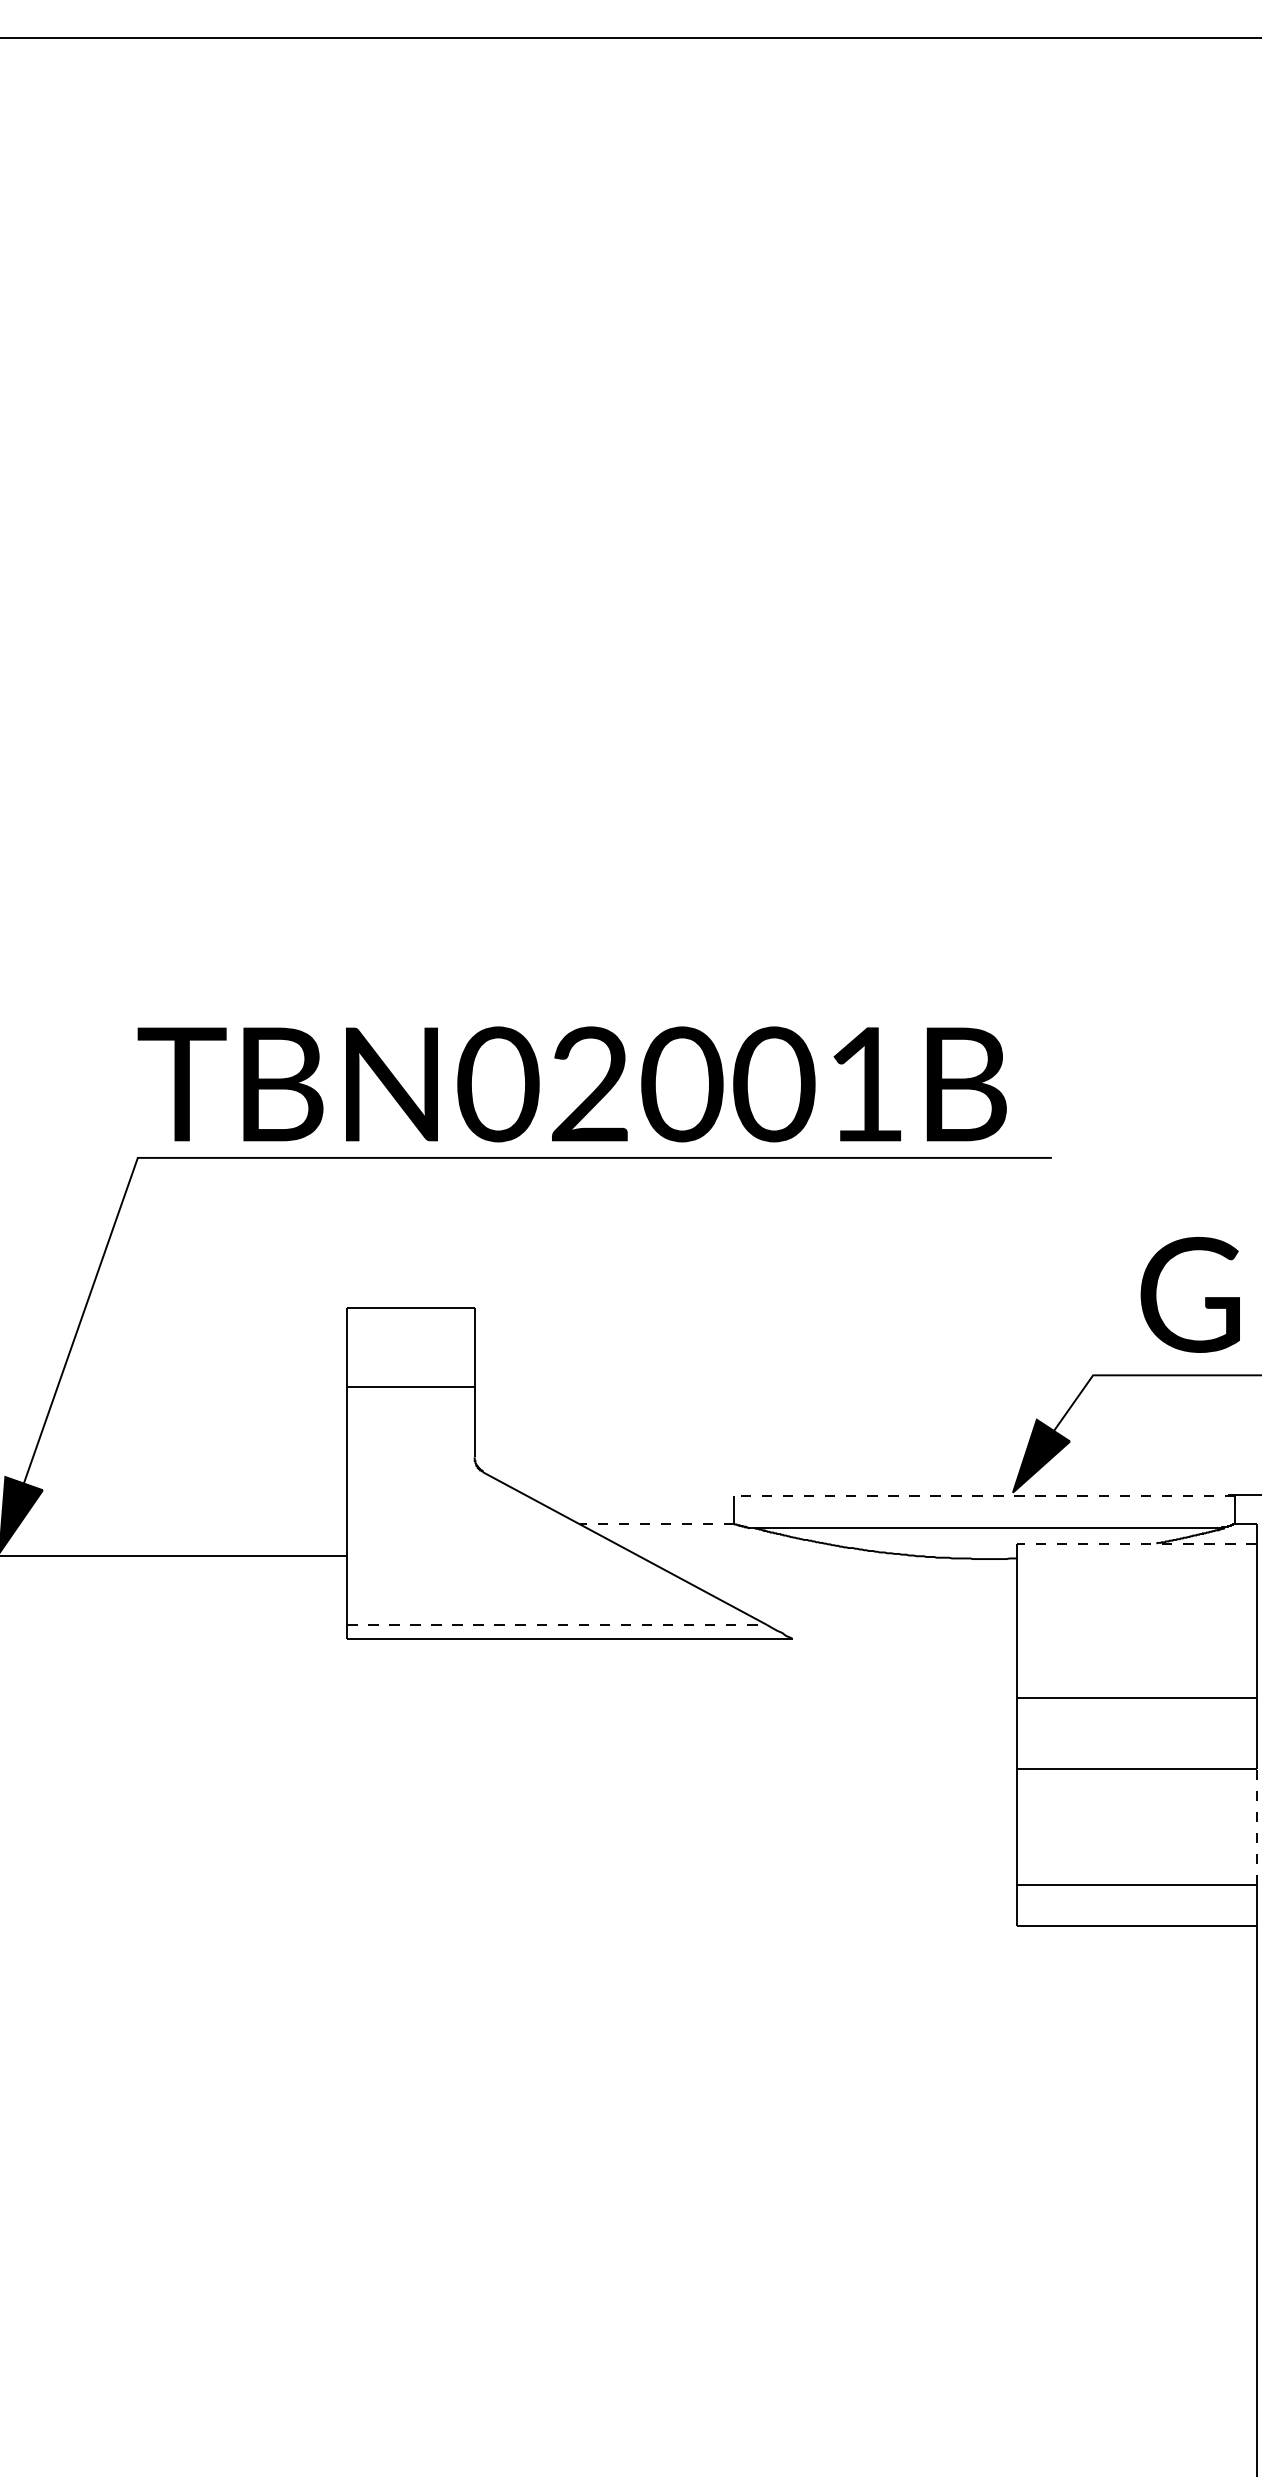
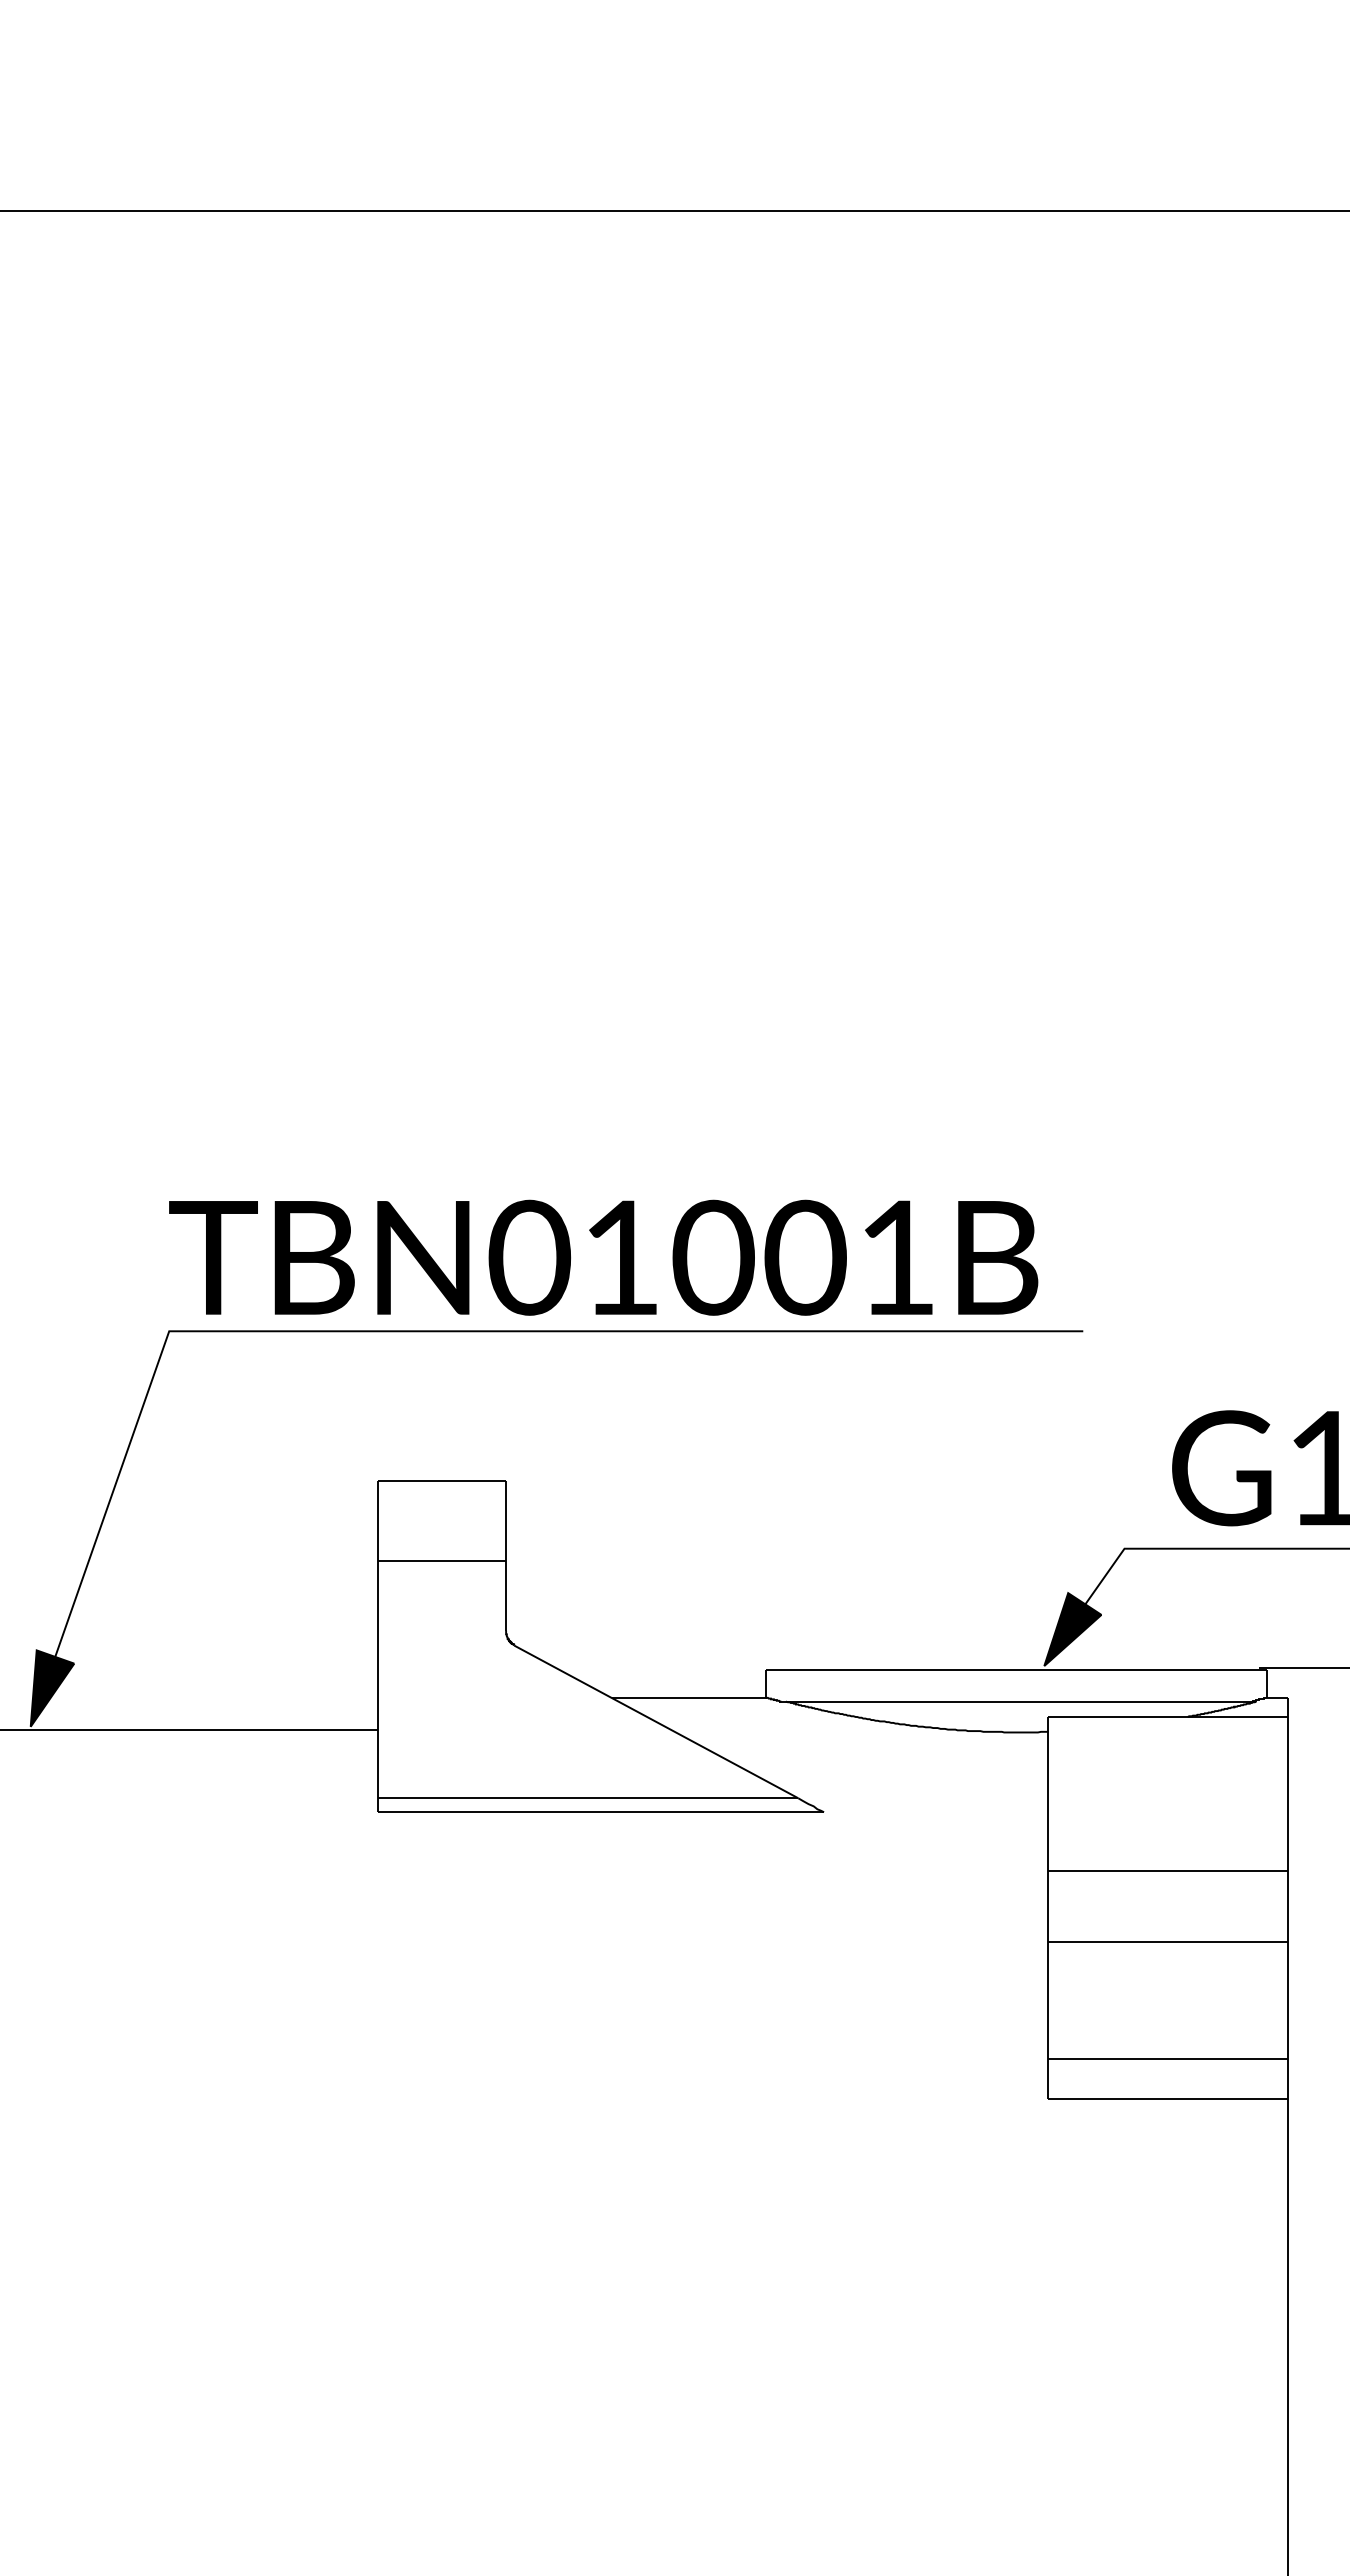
text: (590, 1083) -> (621, 1256), TBN02001B -> TBN01001B
line: (984, 1496) -> (1015, 1669), dashed -> solid
line: (657, 1524) -> (688, 1697), dashed -> solid
line: (1137, 1544) -> (1168, 1717), dashed -> solid
line: (557, 1625) -> (588, 1798), dashed -> solid
line: (1257, 1826) -> (1288, 1999), dashed -> solid

